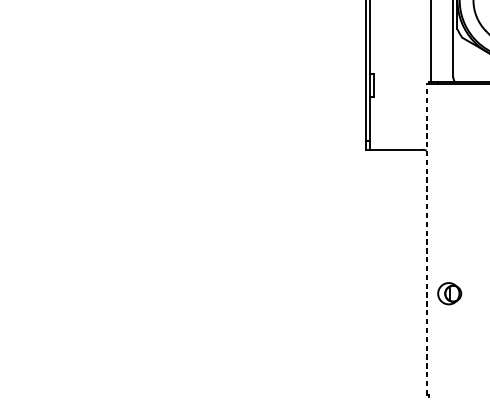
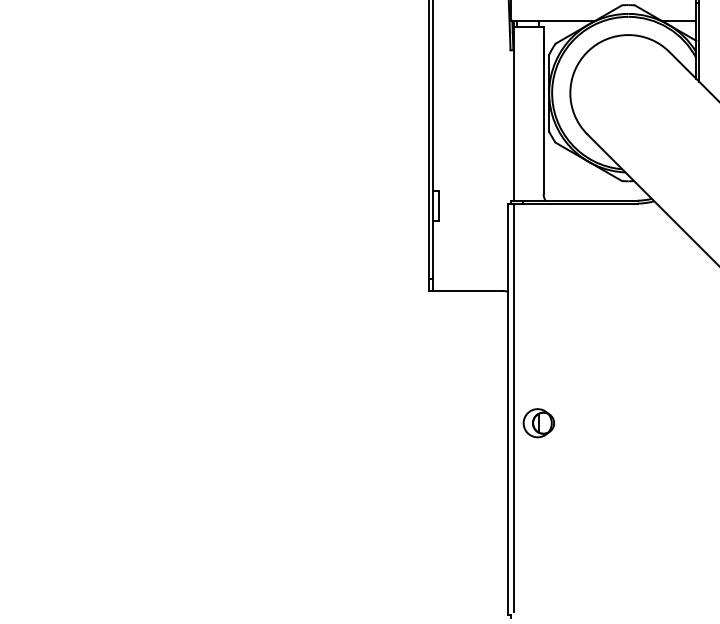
line: (431, 237) -> (514, 407), added
line: (426, 239) -> (508, 409), dashed -> solid
part: (449, 293) -> (538, 423), moved

